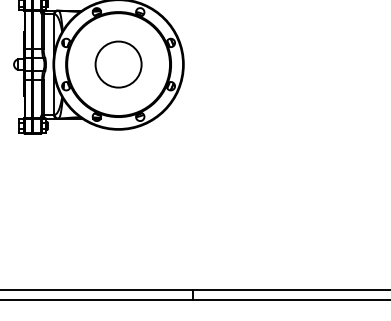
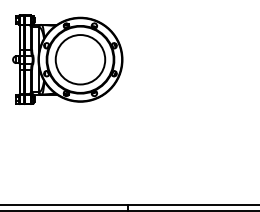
circle: (118, 64) -> (80, 59), size x1.67

